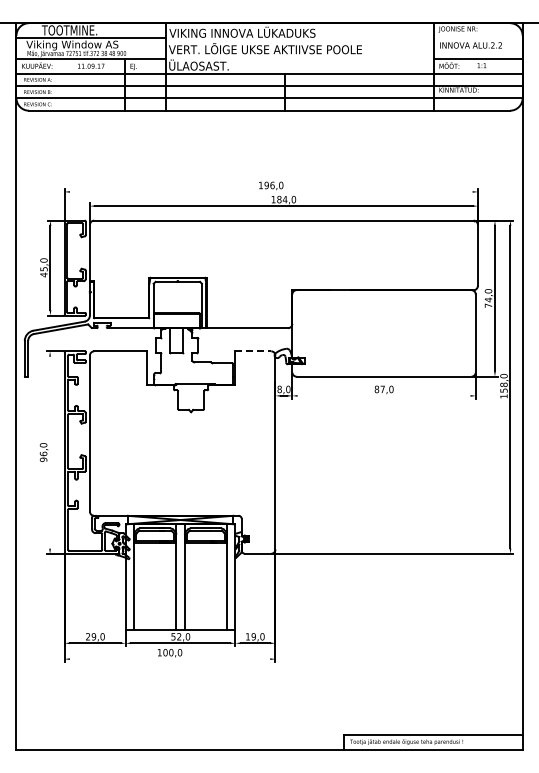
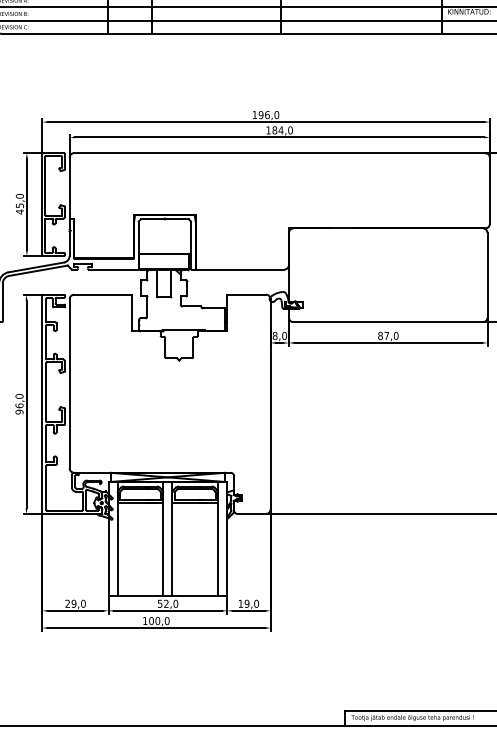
line: (270, 191) -> (265, 121), added
line: (253, 351) -> (246, 294), dashed -> solid
line: (383, 395) -> (387, 342), added
line: (50, 452) -> (26, 404), added
line: (169, 659) -> (155, 628), added

